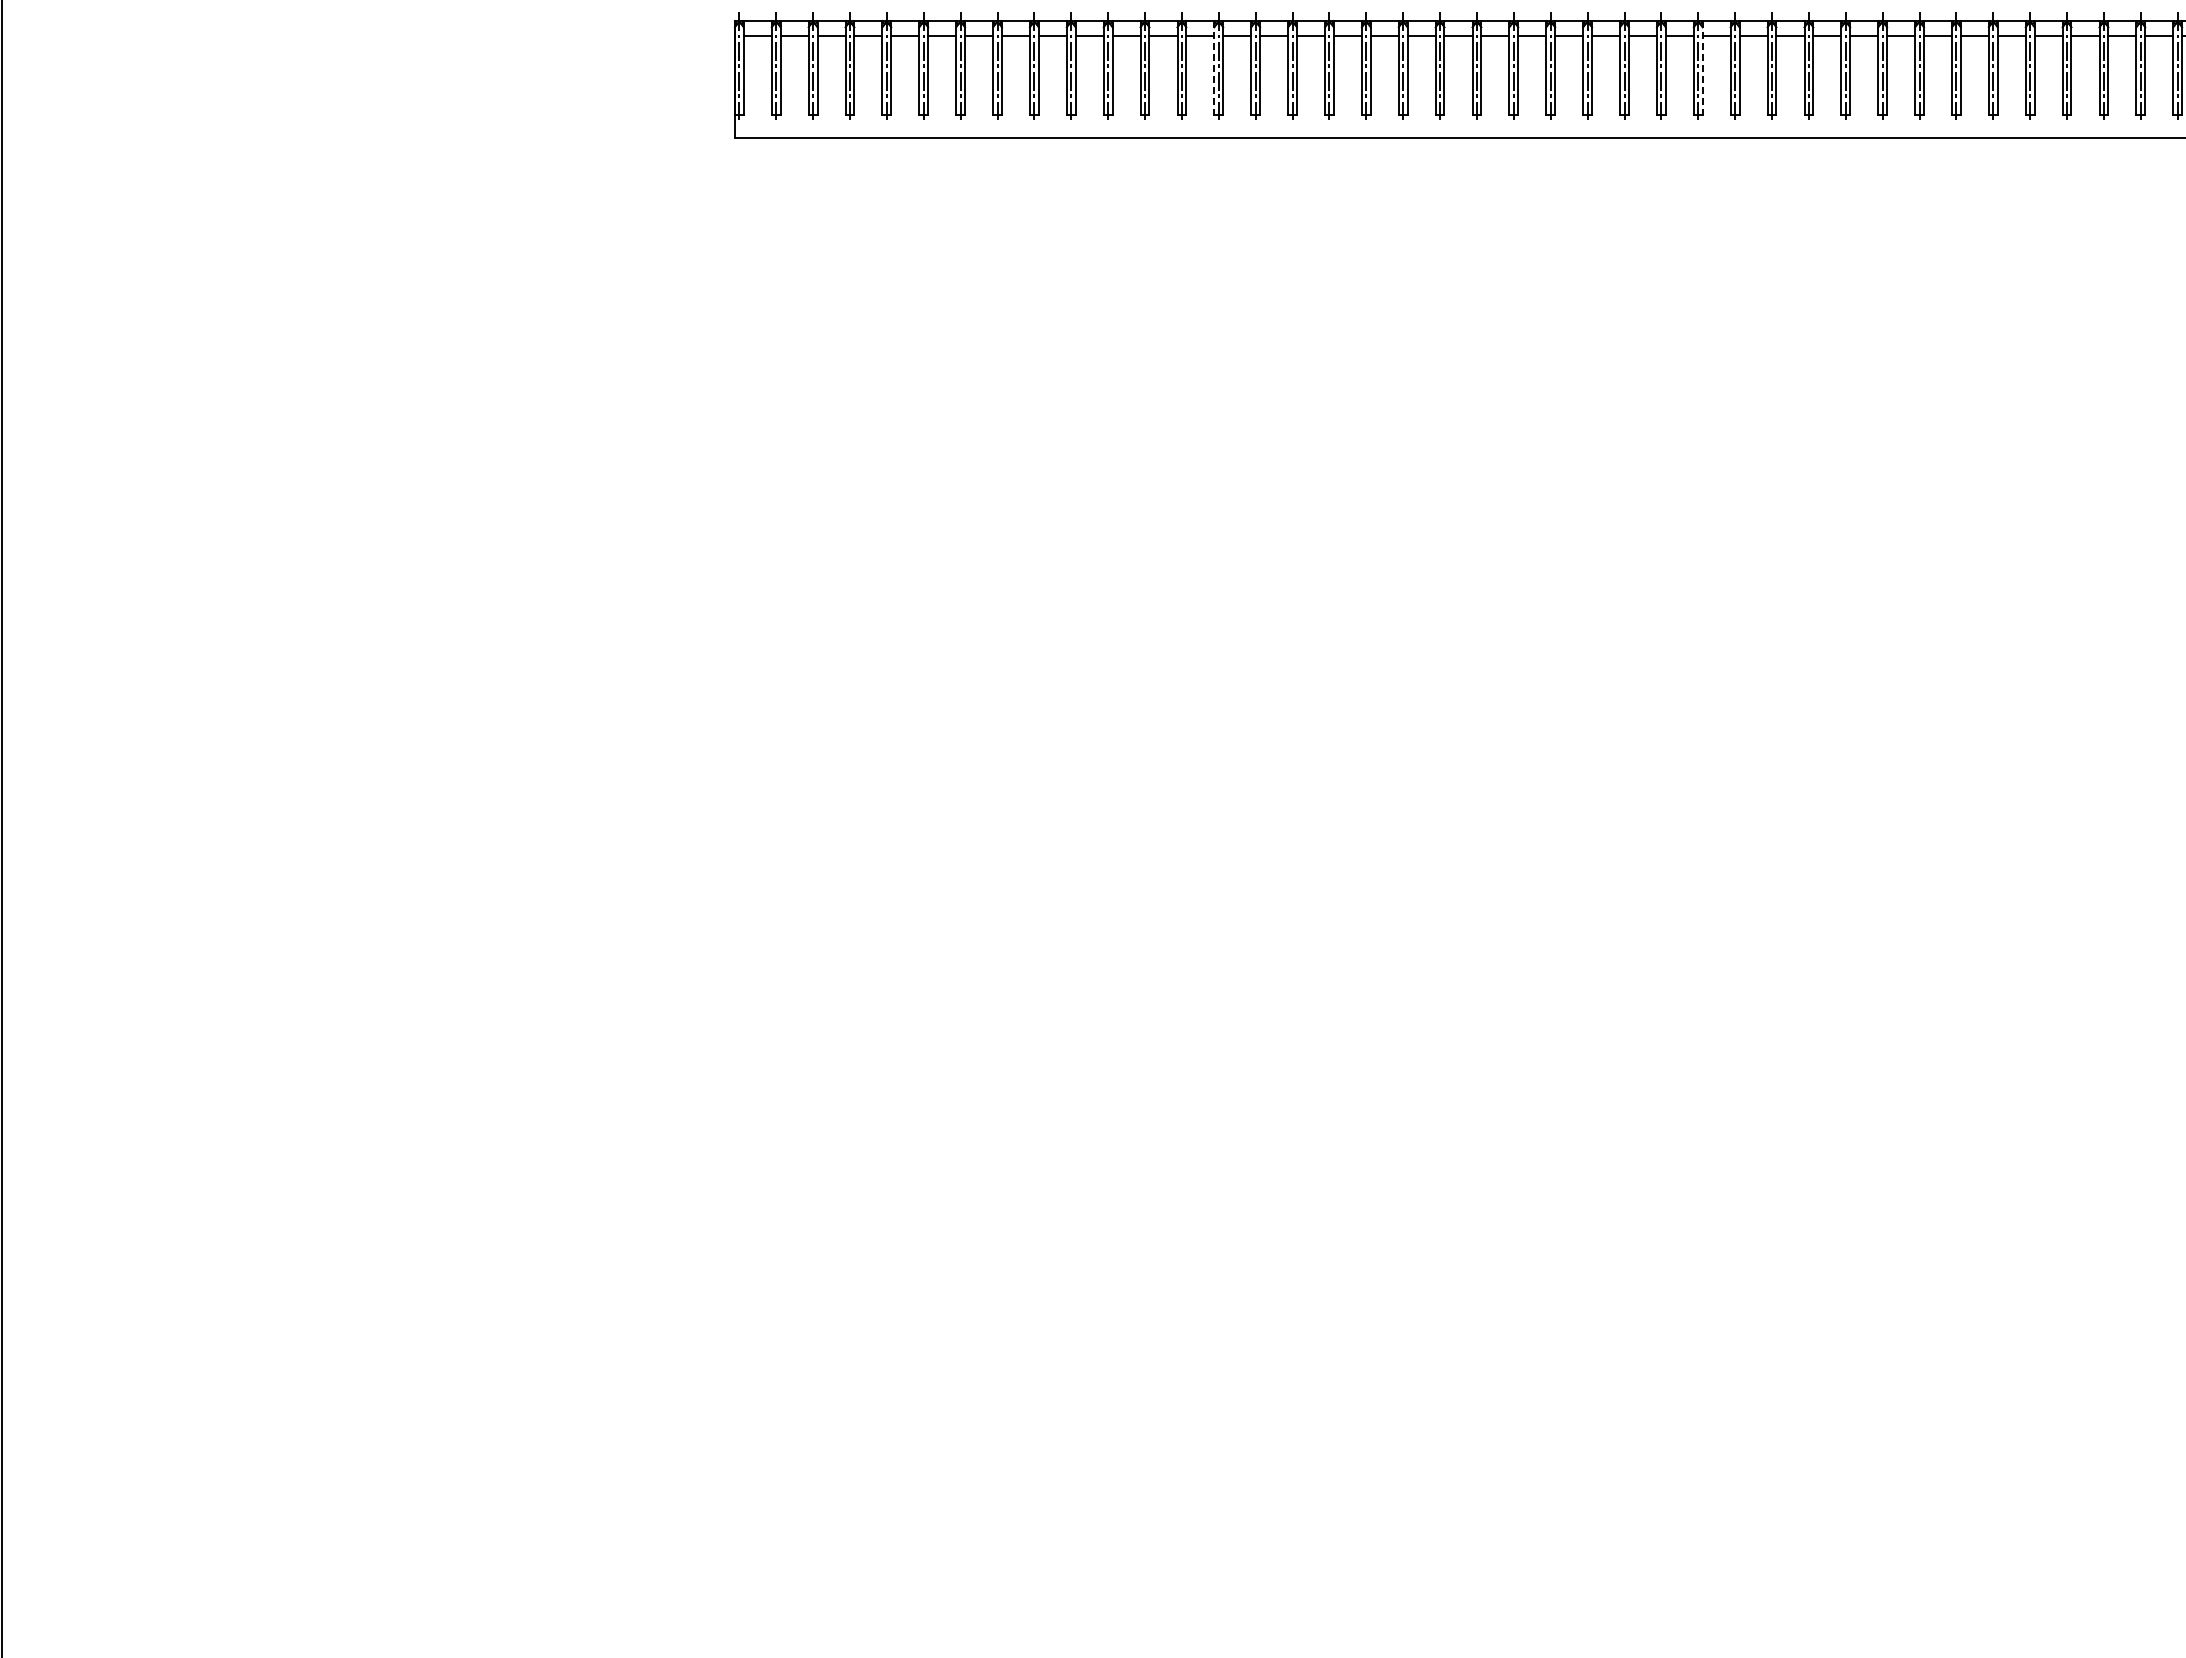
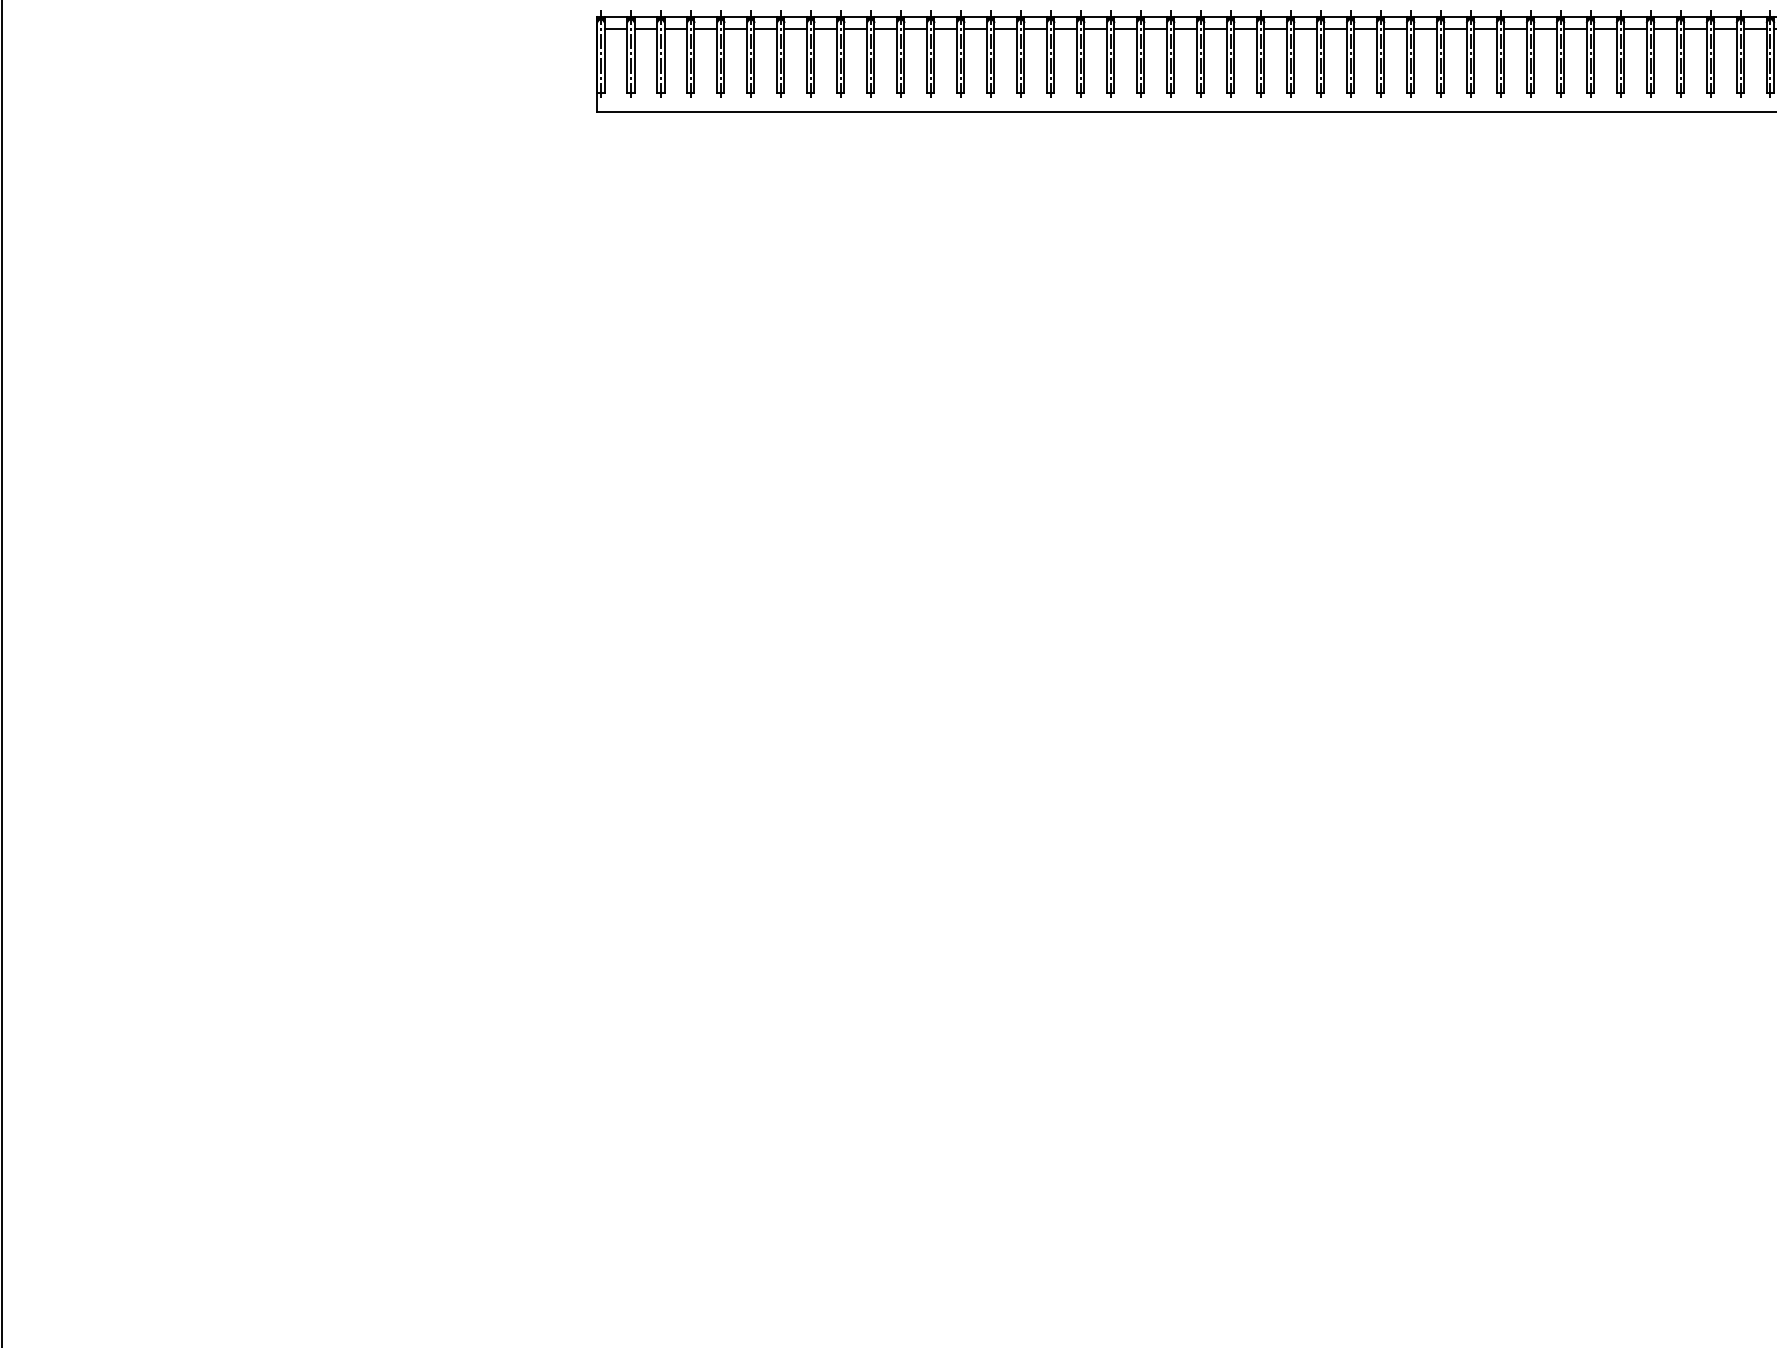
line: (1214, 68) -> (987, 55), dashed -> solid
line: (1702, 68) -> (1384, 55), dashed -> solid

